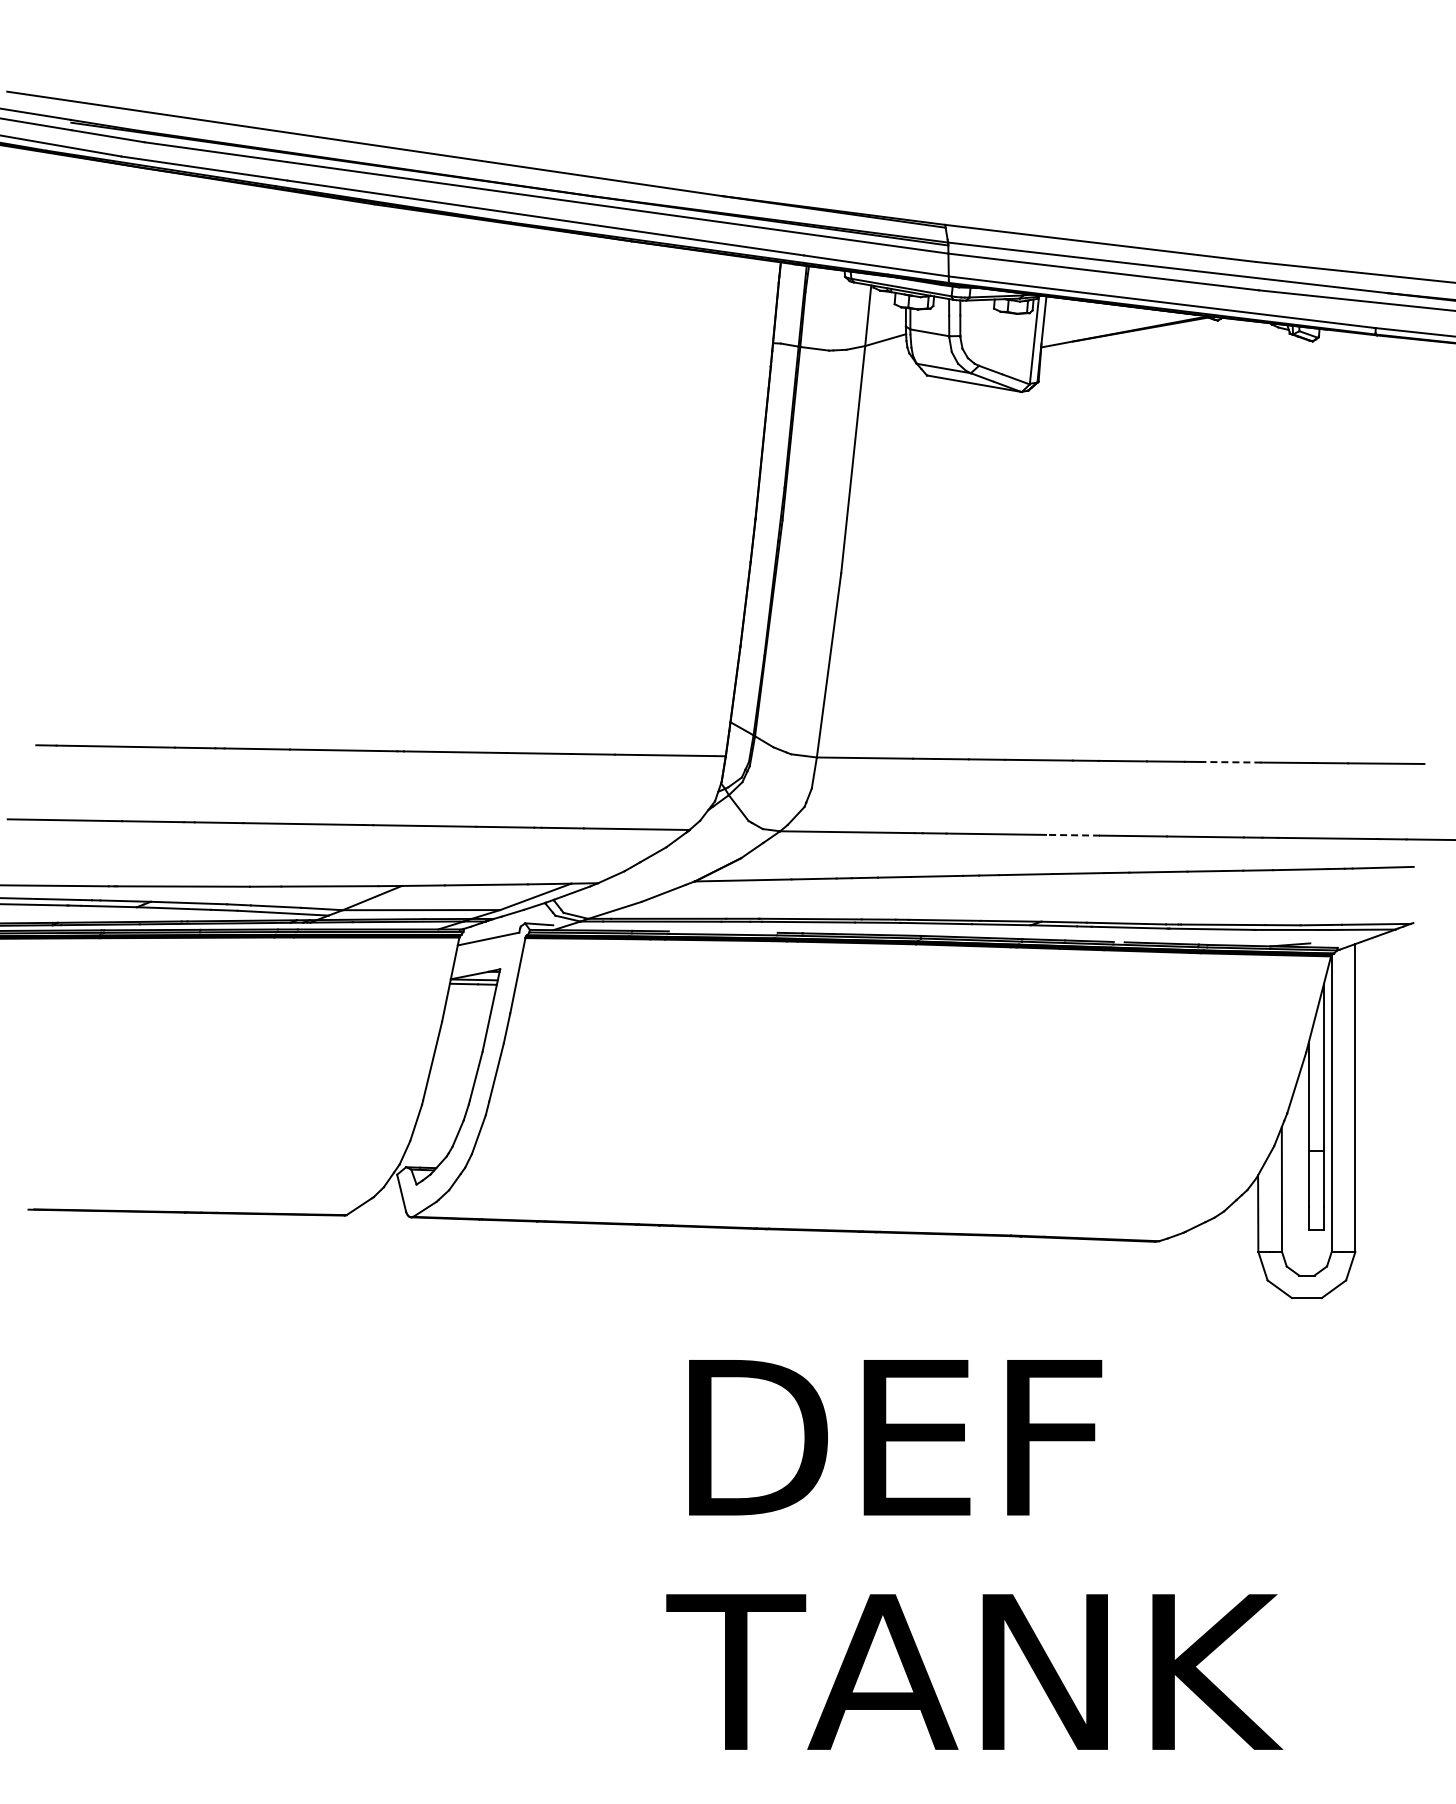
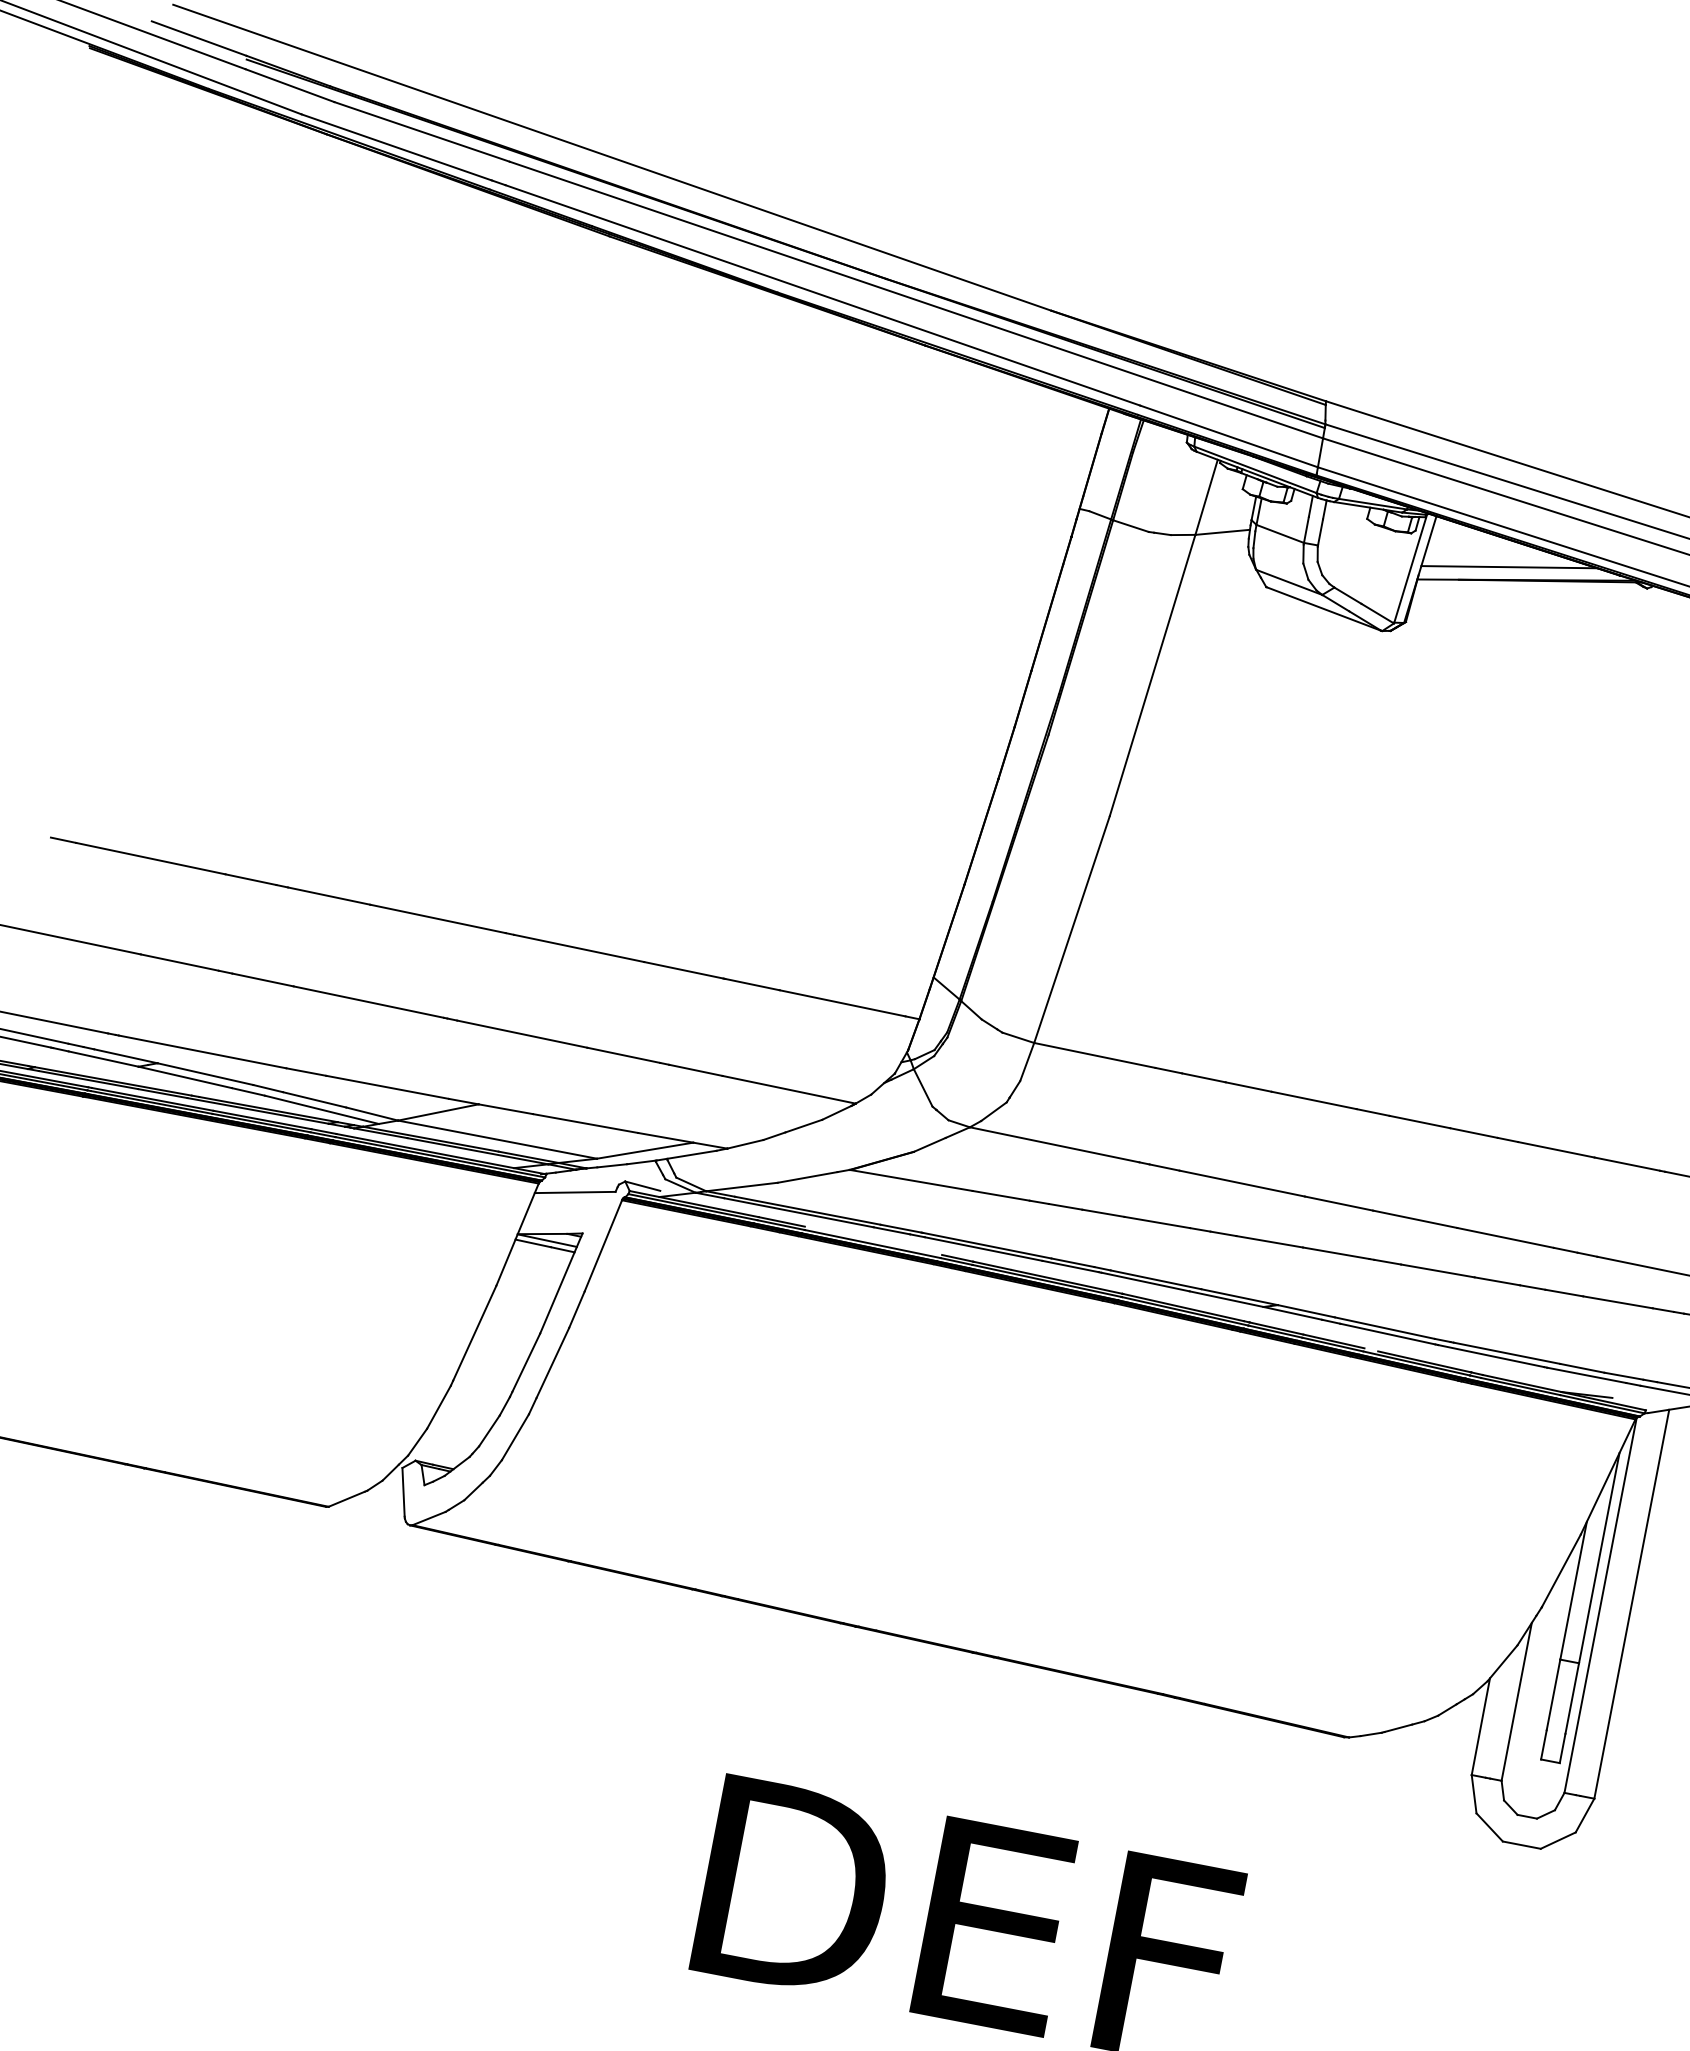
line: (1109, 324) -> (1509, 567), added
line: (1230, 762) -> (1555, 1149), dashed -> solid
line: (1072, 835) -> (1338, 1203), dashed -> solid

